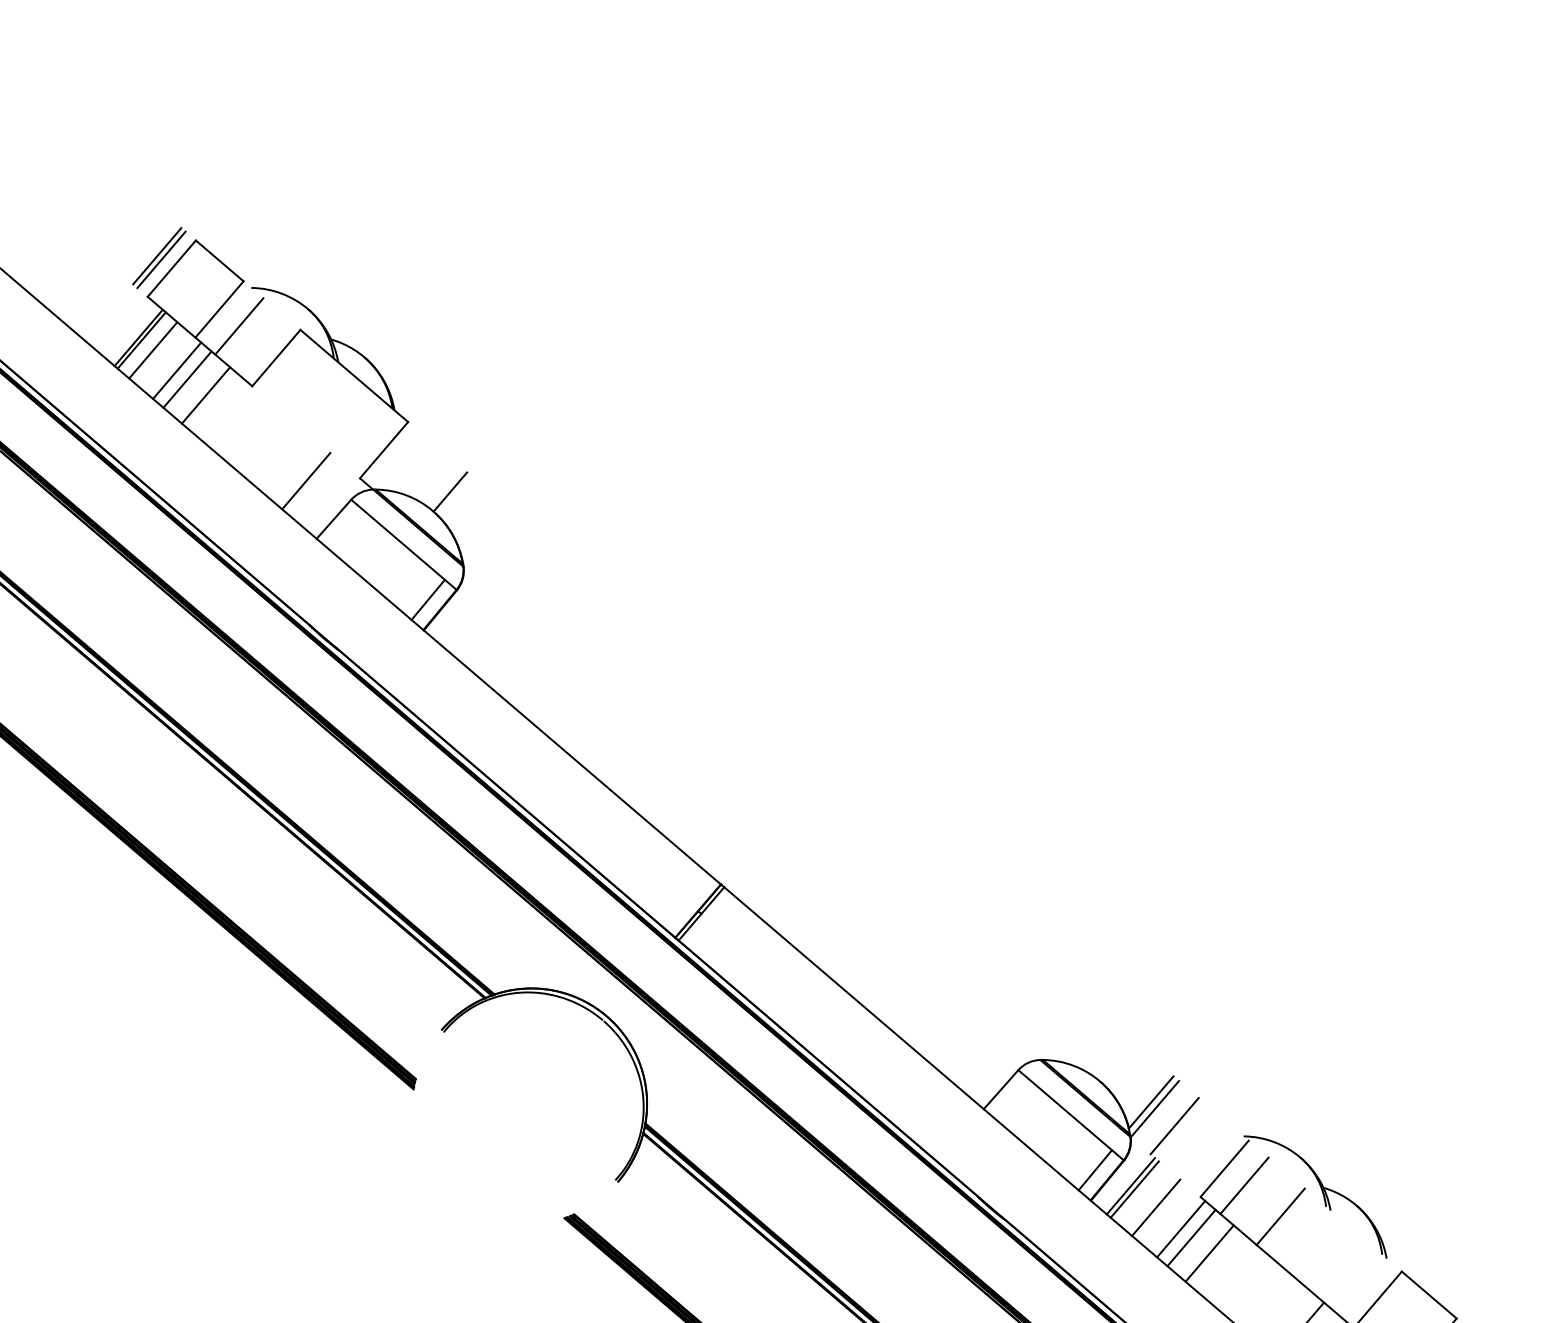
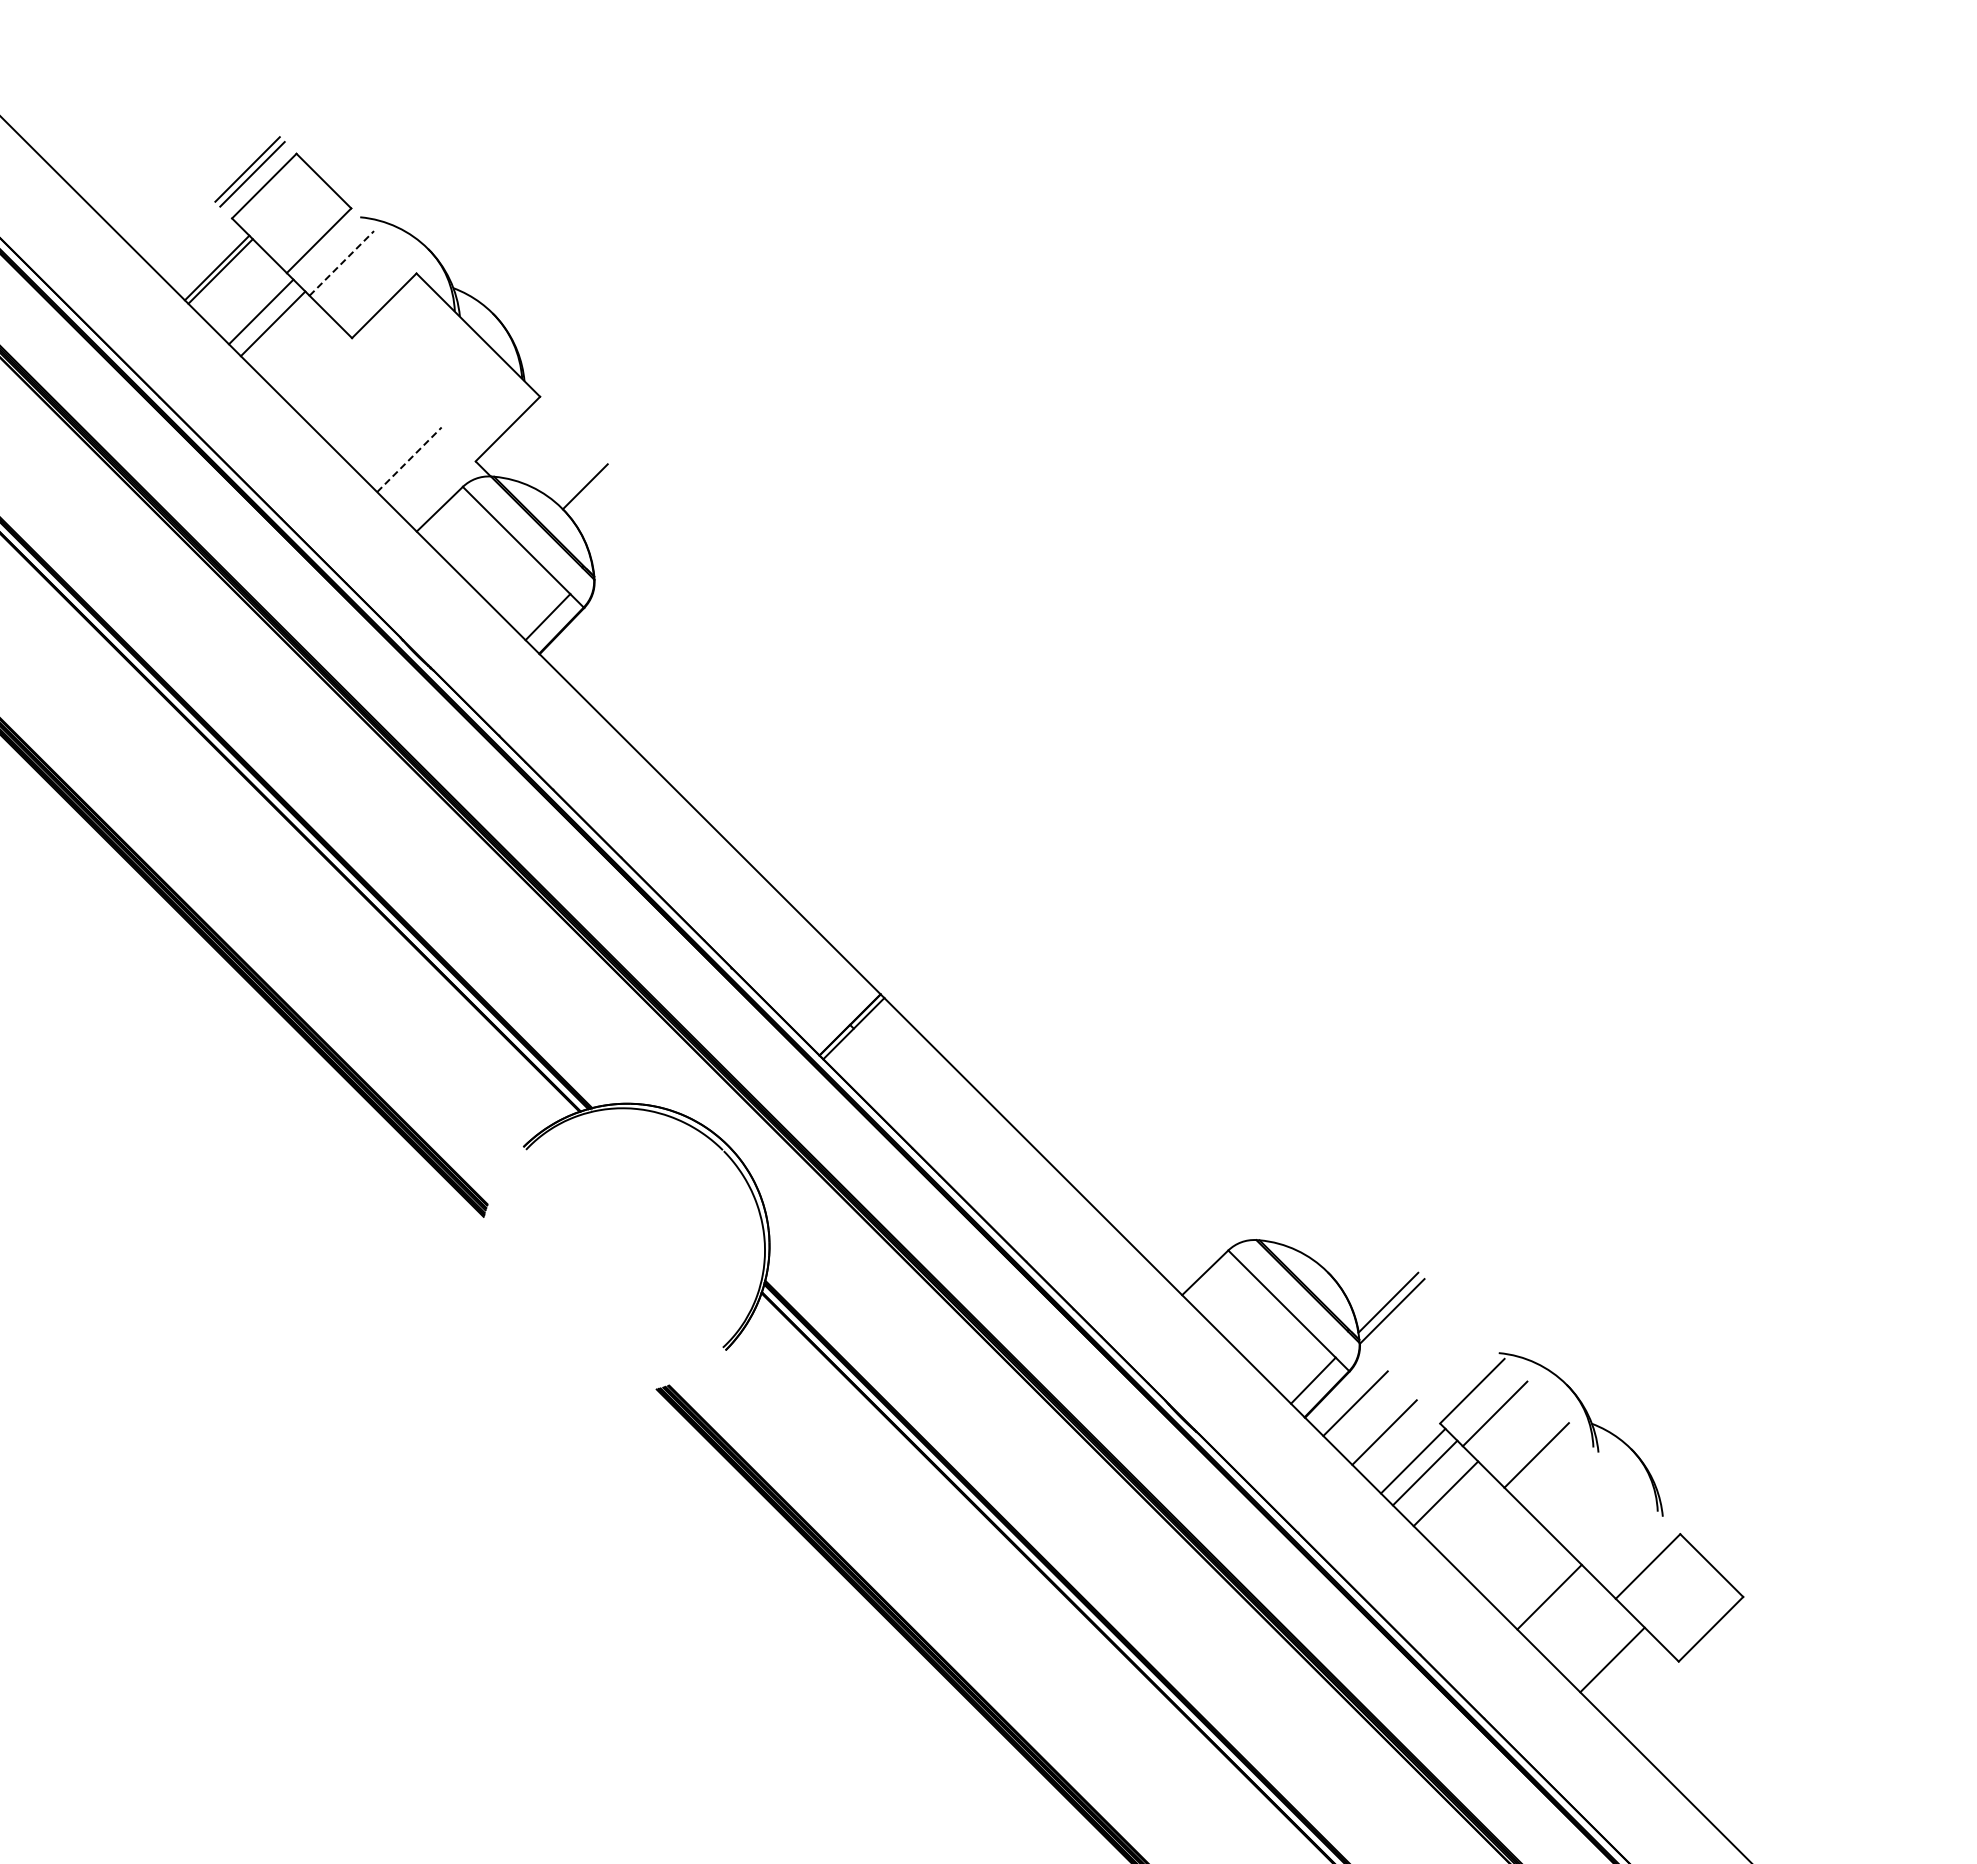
line: (239, 326) -> (341, 263), solid -> dashed
line: (152, 350) -> (233, 284), removed
line: (206, 395) -> (294, 344), removed
line: (306, 480) -> (409, 459), solid -> dashed
line: (1174, 1125) -> (1414, 1333), removed
line: (1134, 1189) -> (1359, 1407), removed

